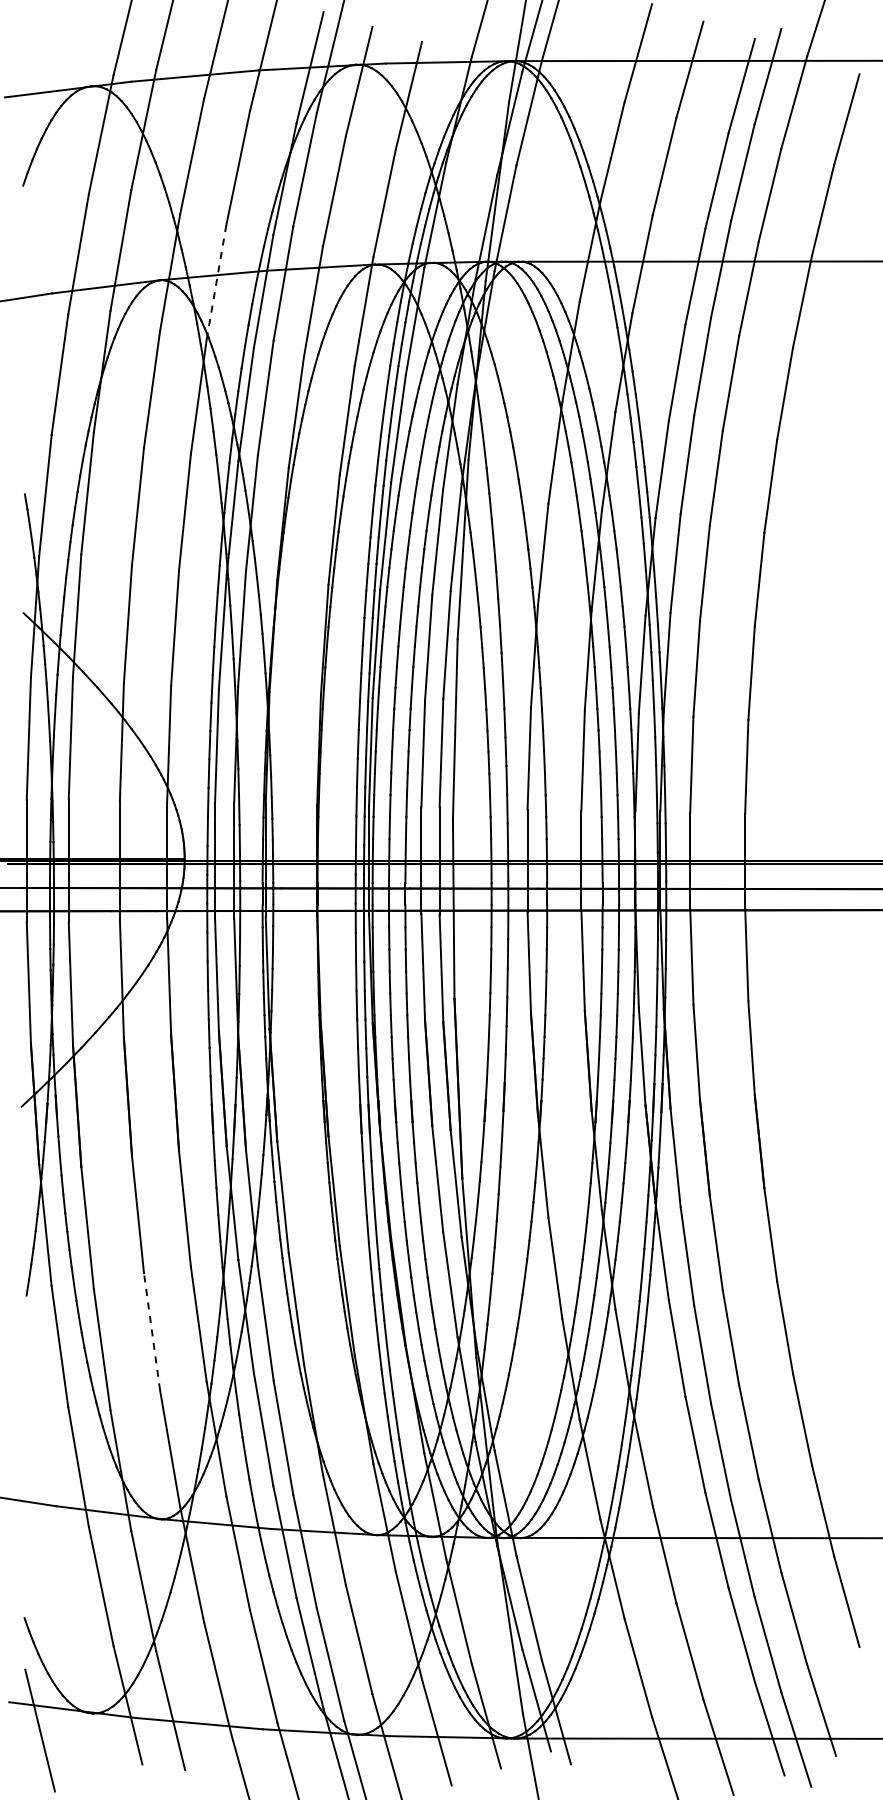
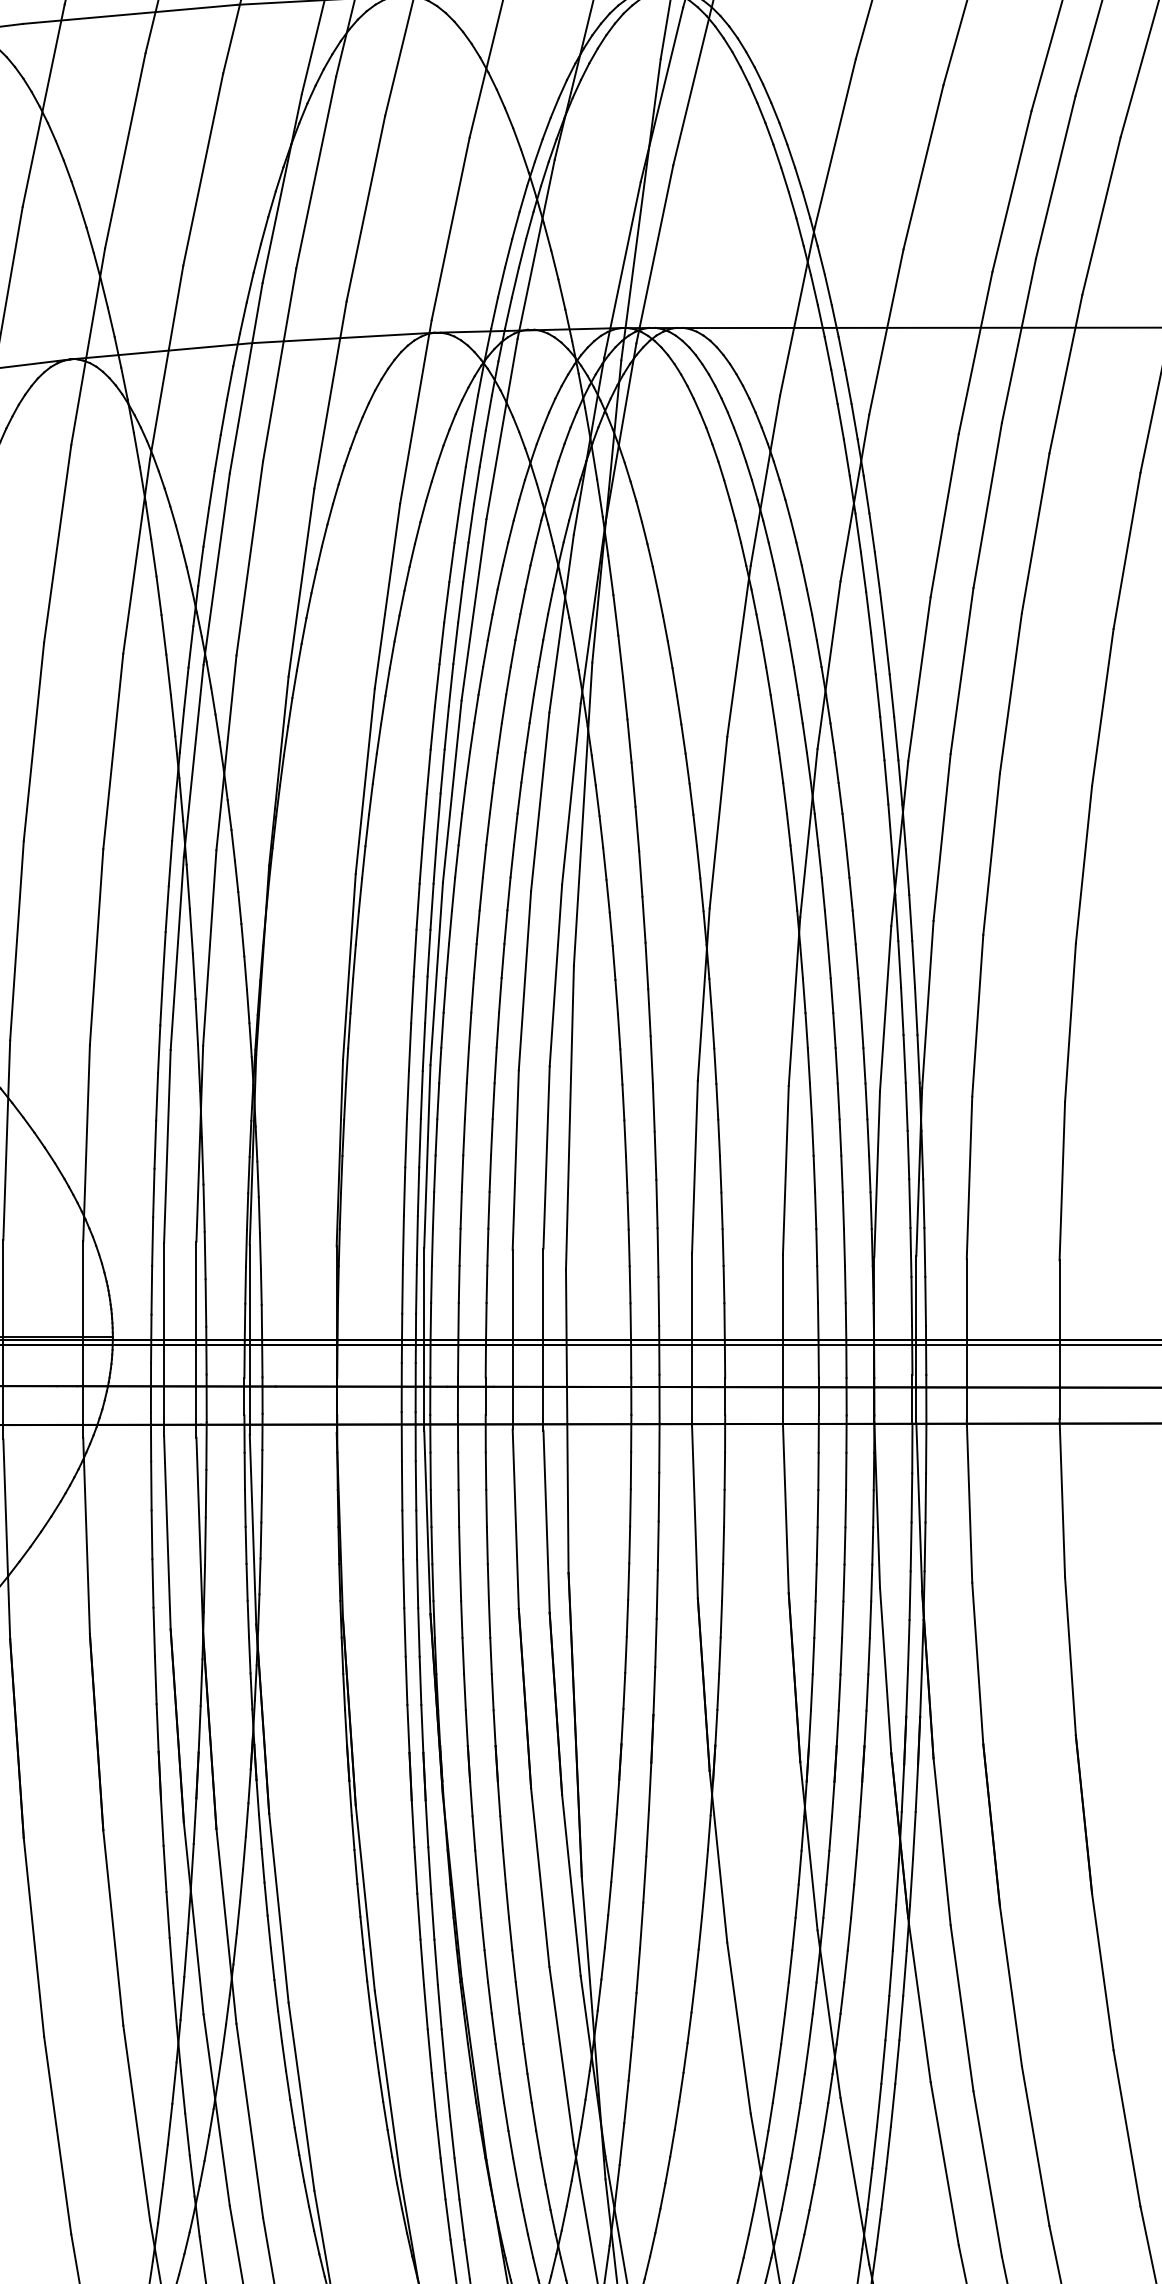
line: (216, 281) -> (166, 361), dashed -> solid
line: (151, 1331) -> (56, 2135), dashed -> solid

